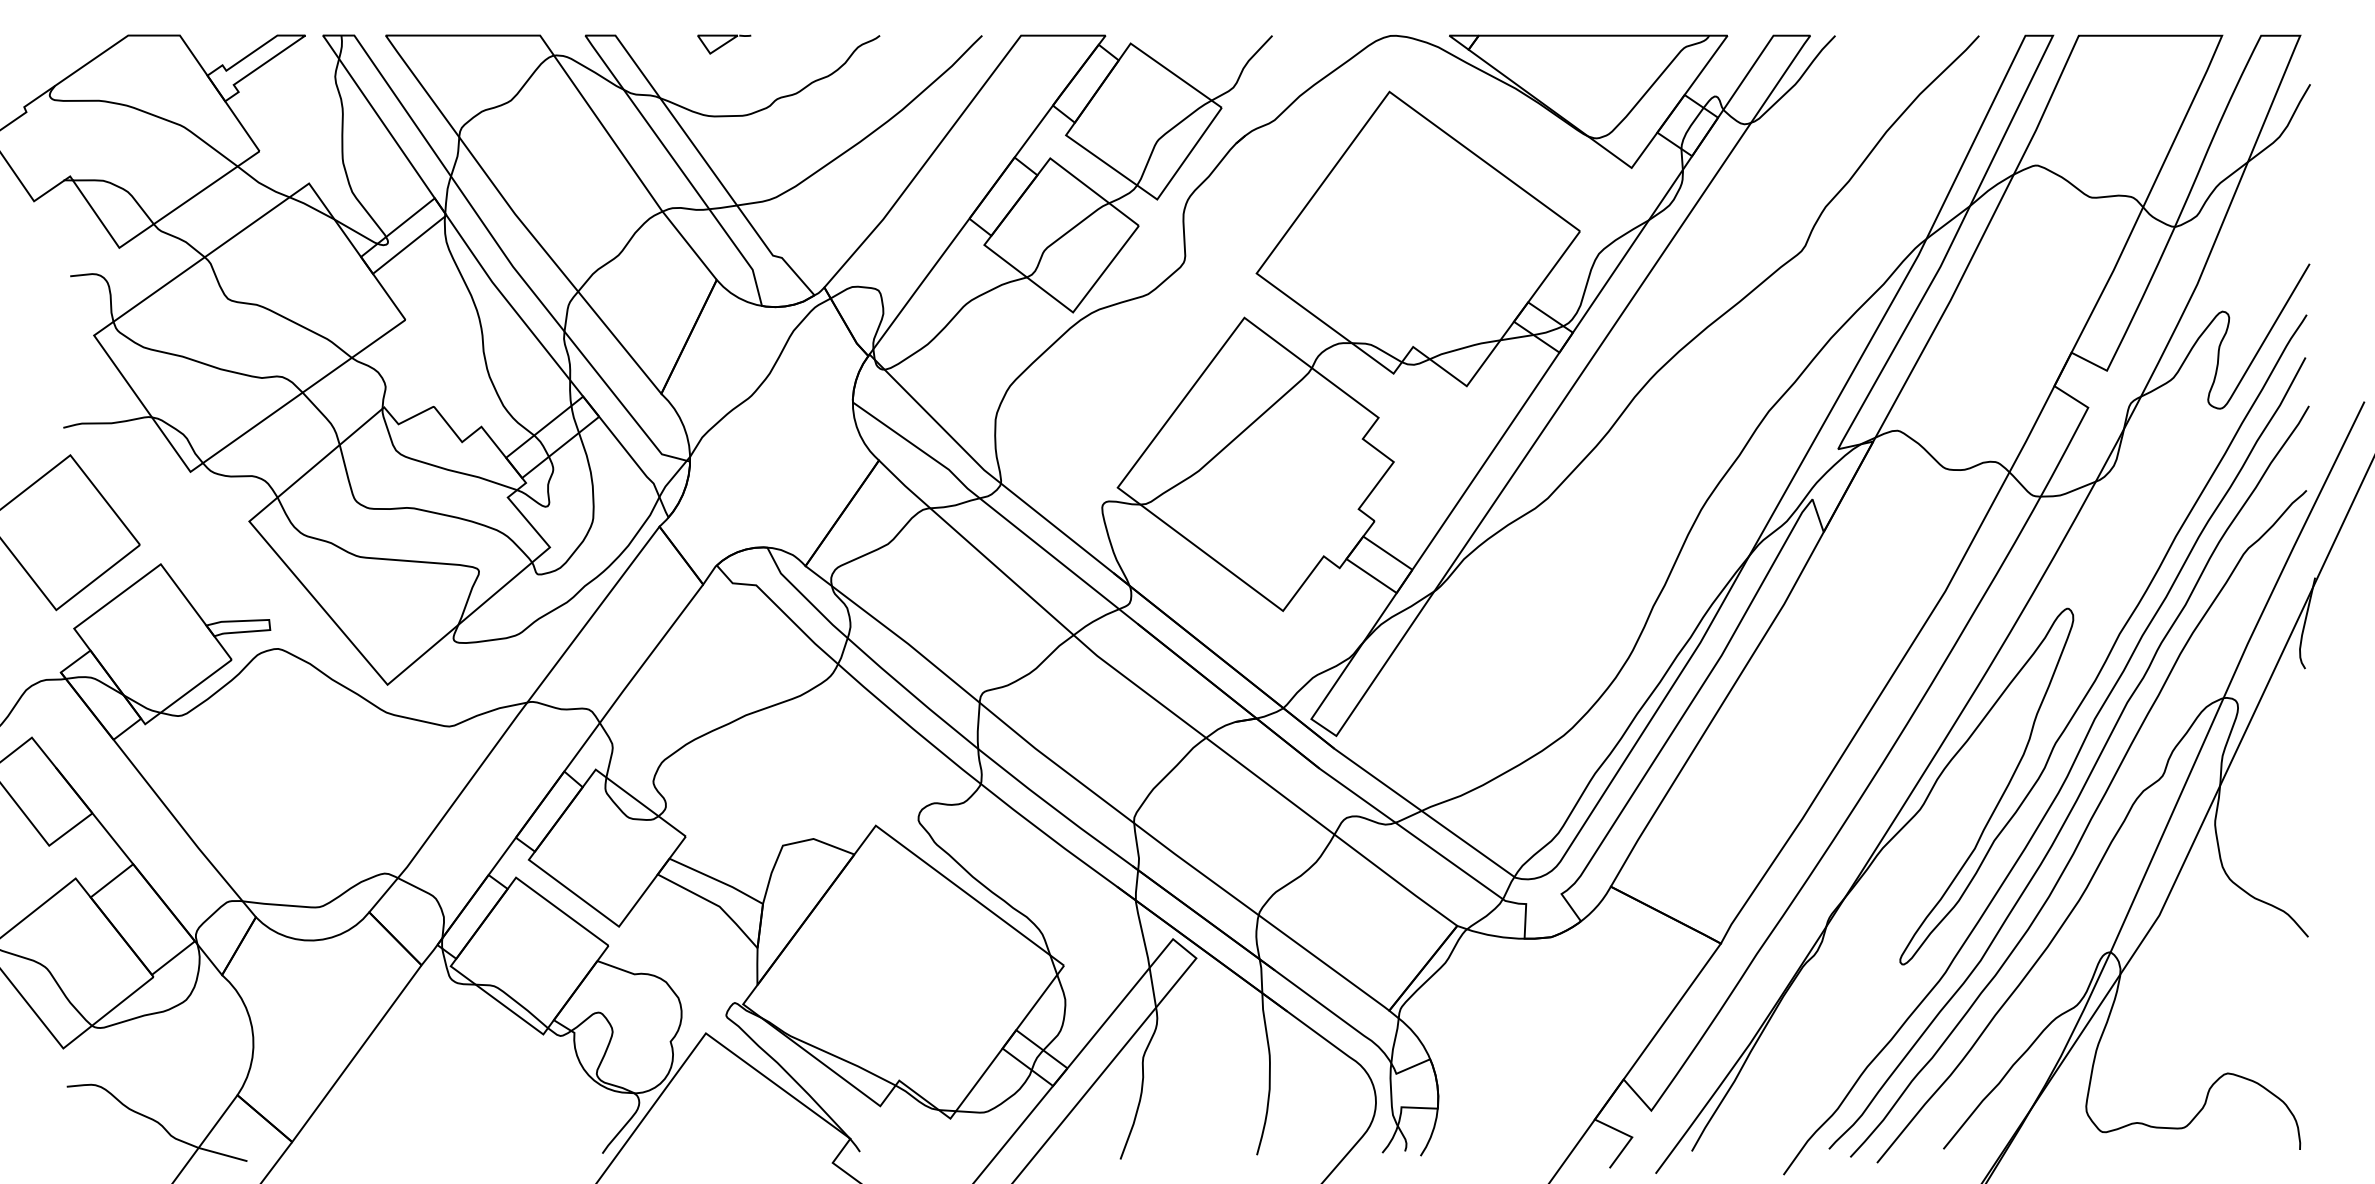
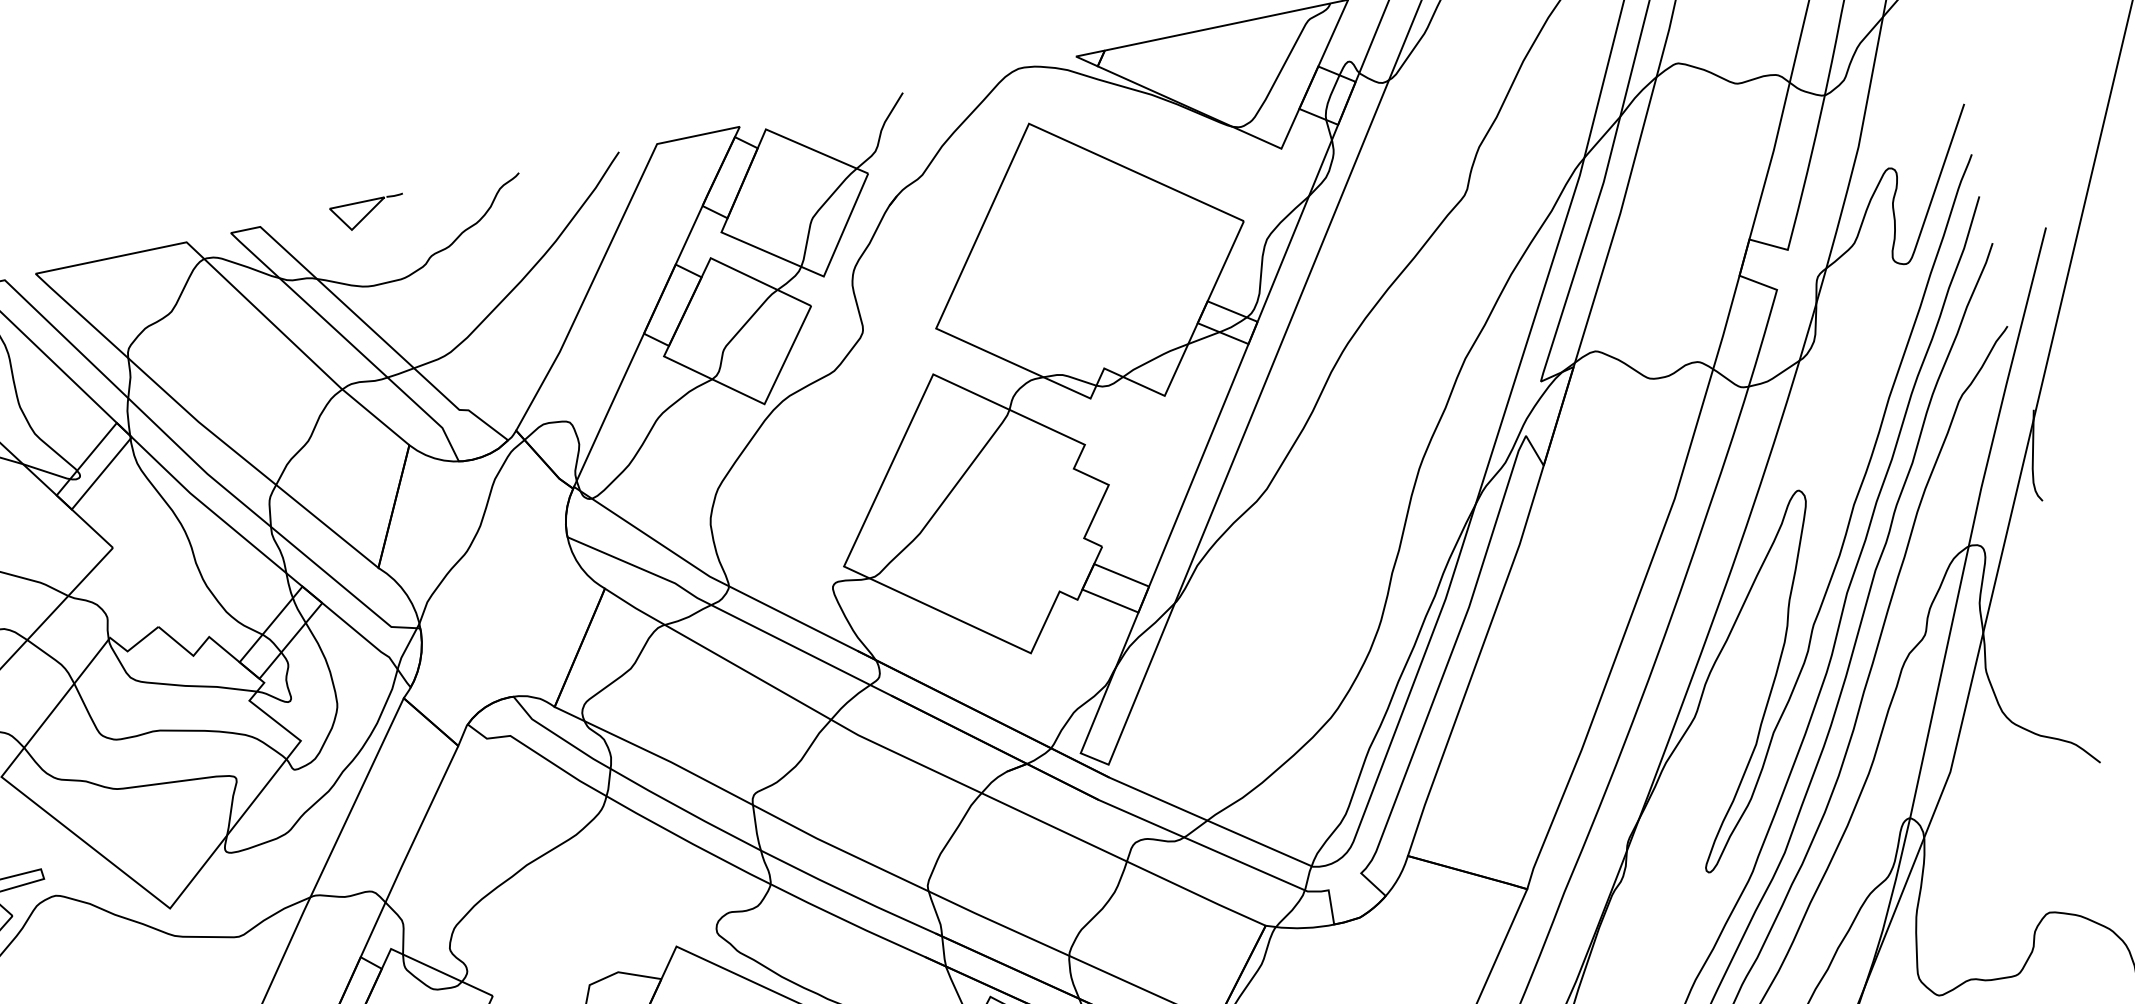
part: (724, 44) -> (368, 213), size x1.4

